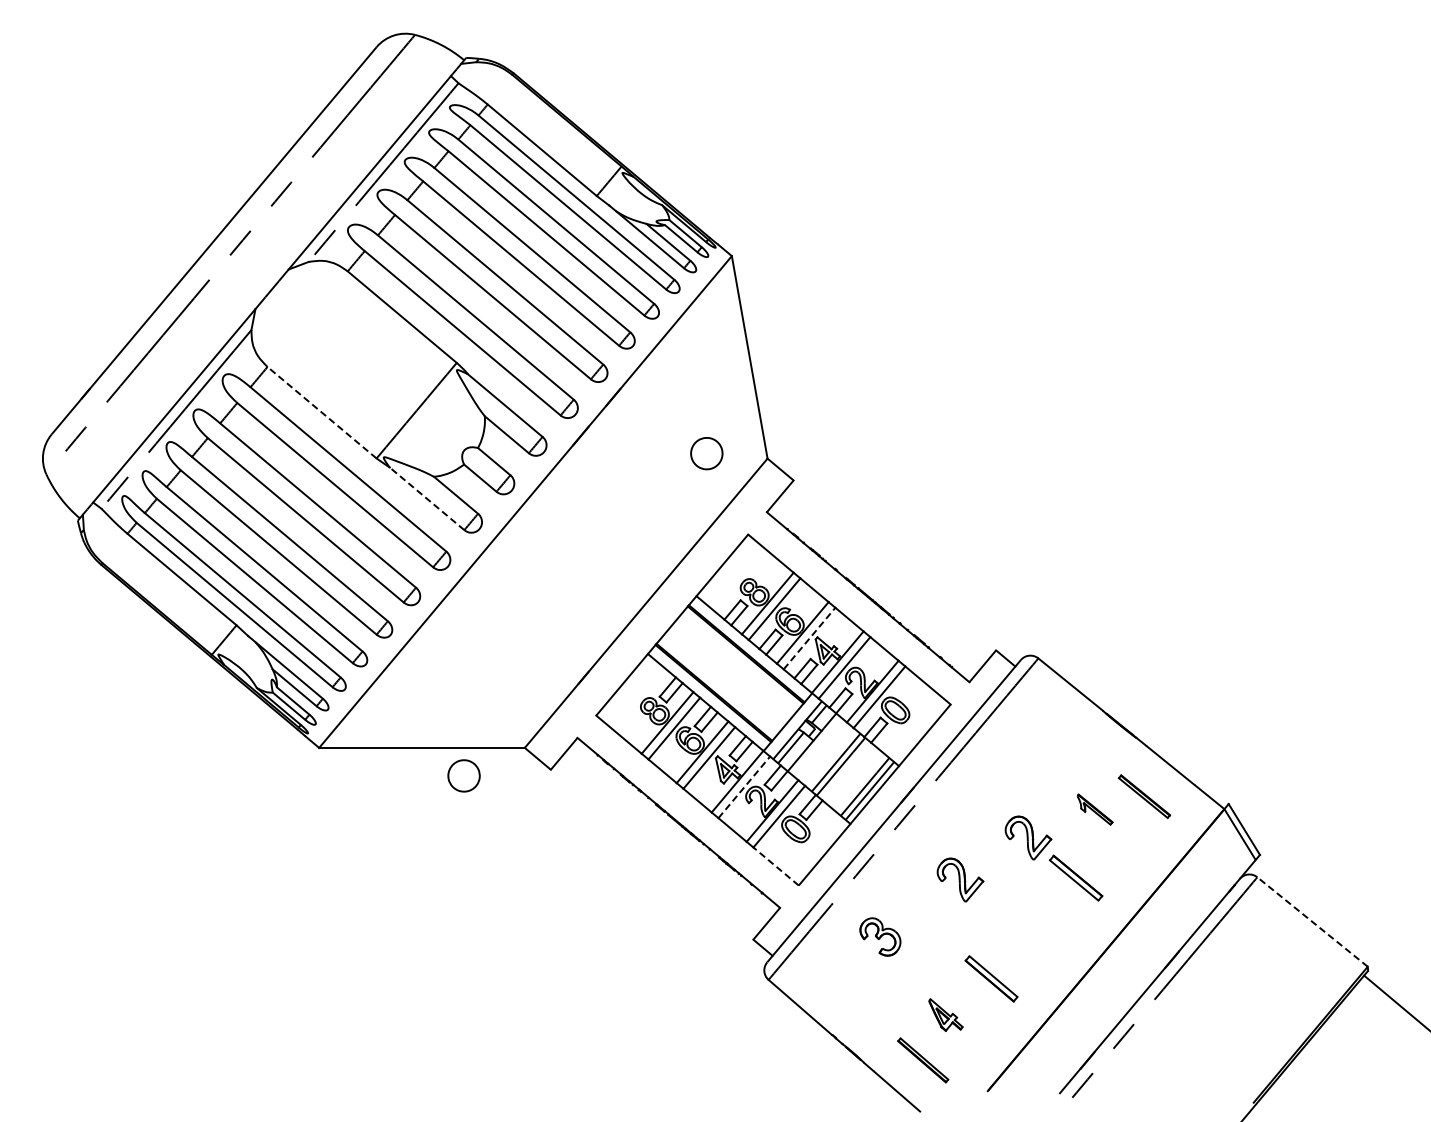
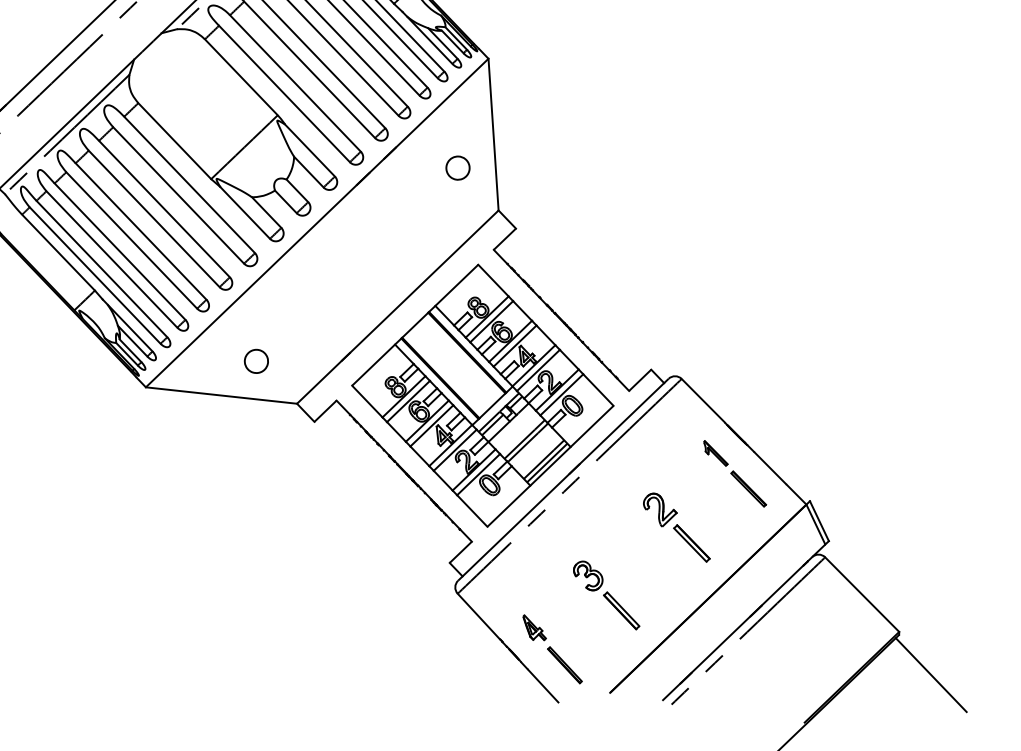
line: (321, 412) -> (174, 140), dashed -> solid
part: (706, 453) -> (457, 168), moved
line: (427, 498) -> (245, 212), dashed -> solid
line: (809, 638) -> (515, 346), dashed -> solid
part: (463, 775) -> (256, 361), moved
line: (744, 786) -> (455, 449), dashed -> solid
part: (1094, 809) -> (715, 453), moved
line: (776, 866) -> (472, 511), dashed -> solid
part: (960, 879) -> (606, 535), removed
line: (1312, 921) -> (862, 594), dashed -> solid
part: (880, 936) -> (588, 575), moved
part: (945, 1014) -> (534, 627), moved

